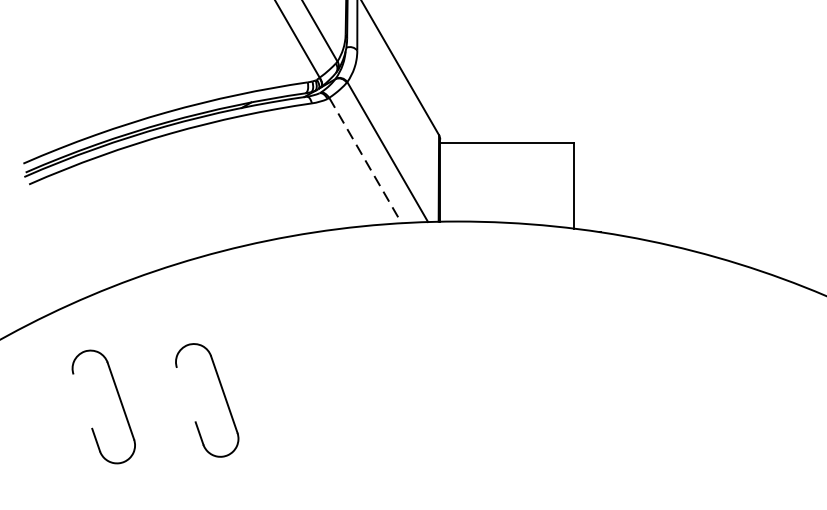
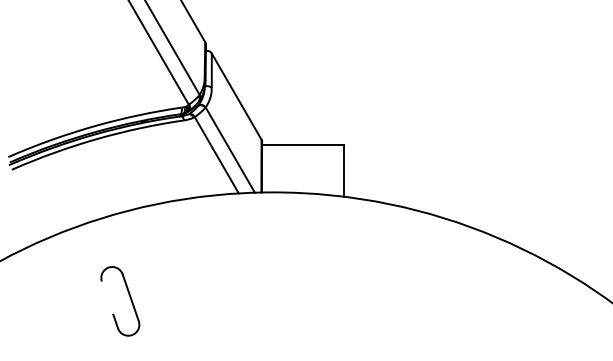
line: (365, 160) -> (216, 155), dashed -> solid
part: (118, 400) -> (66, 301), removed

